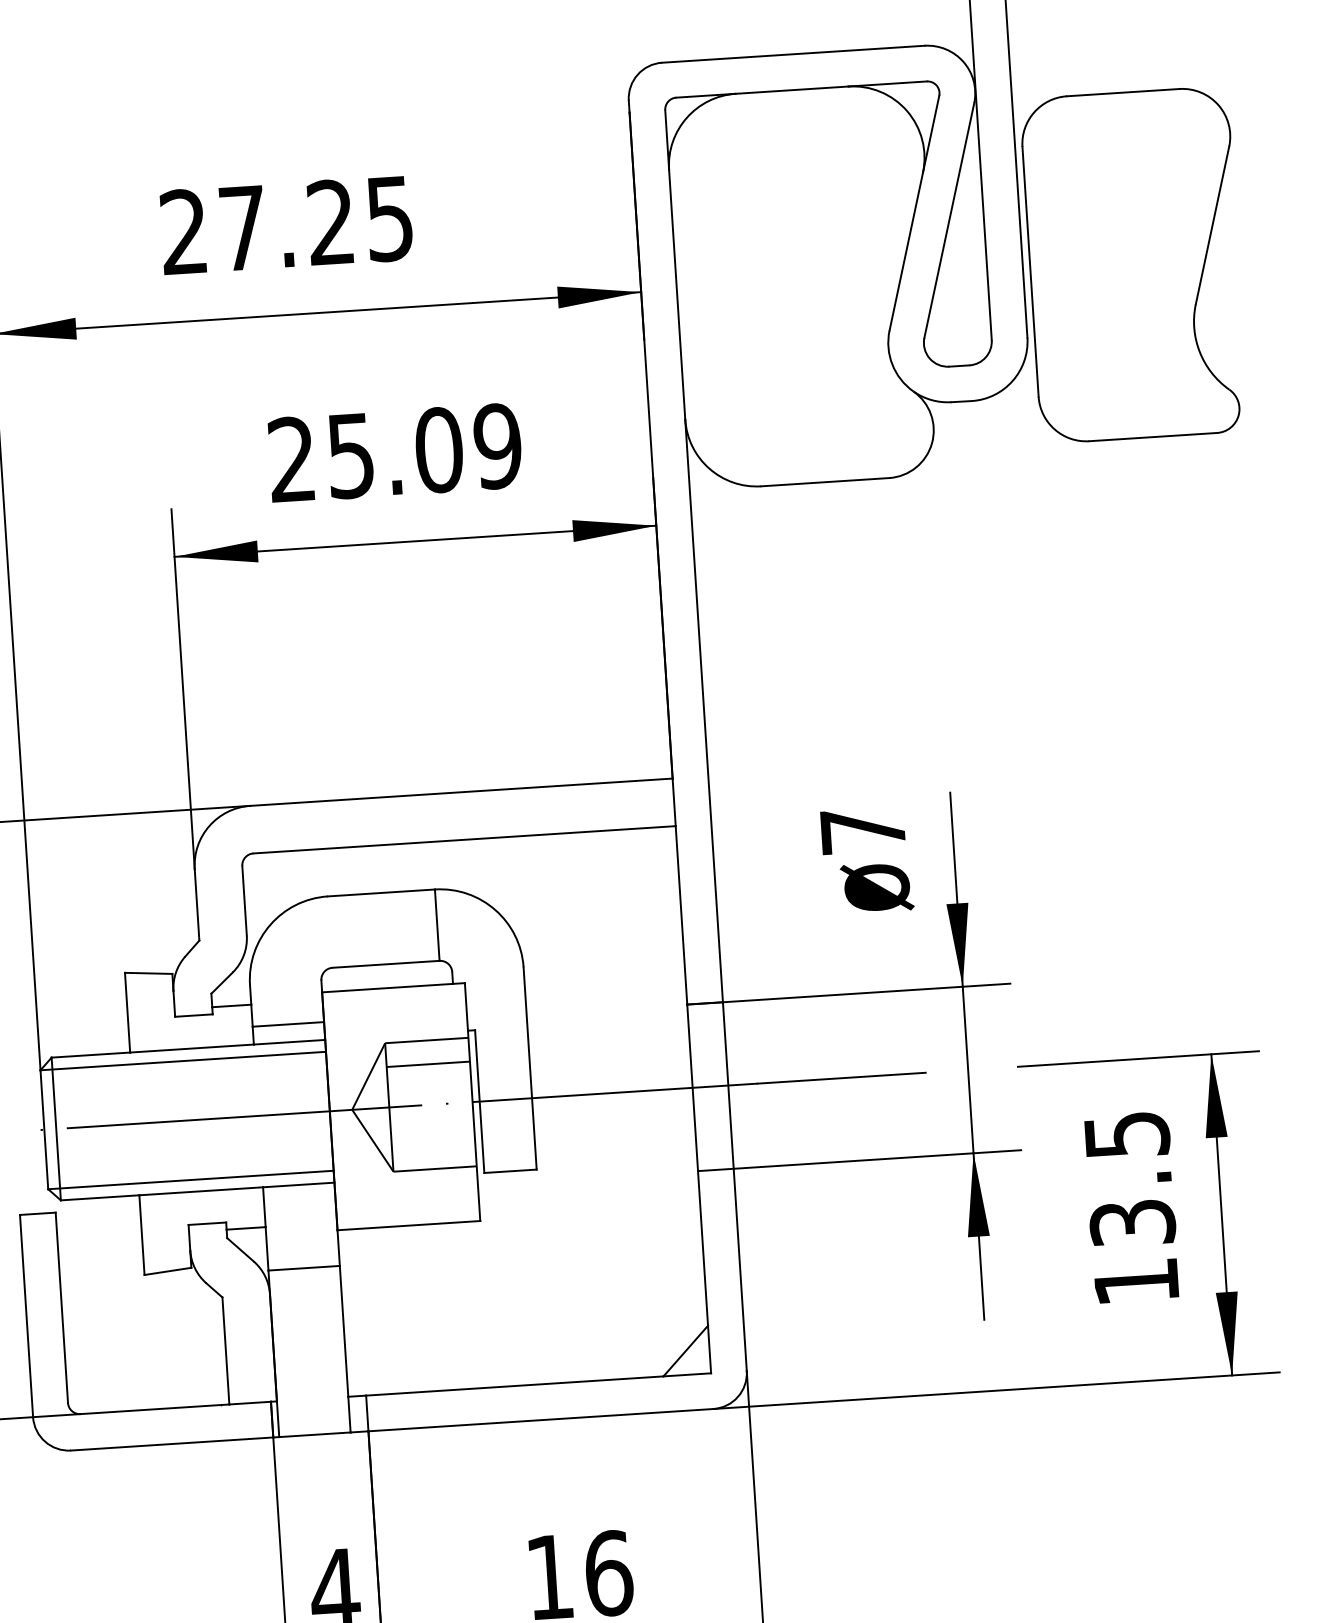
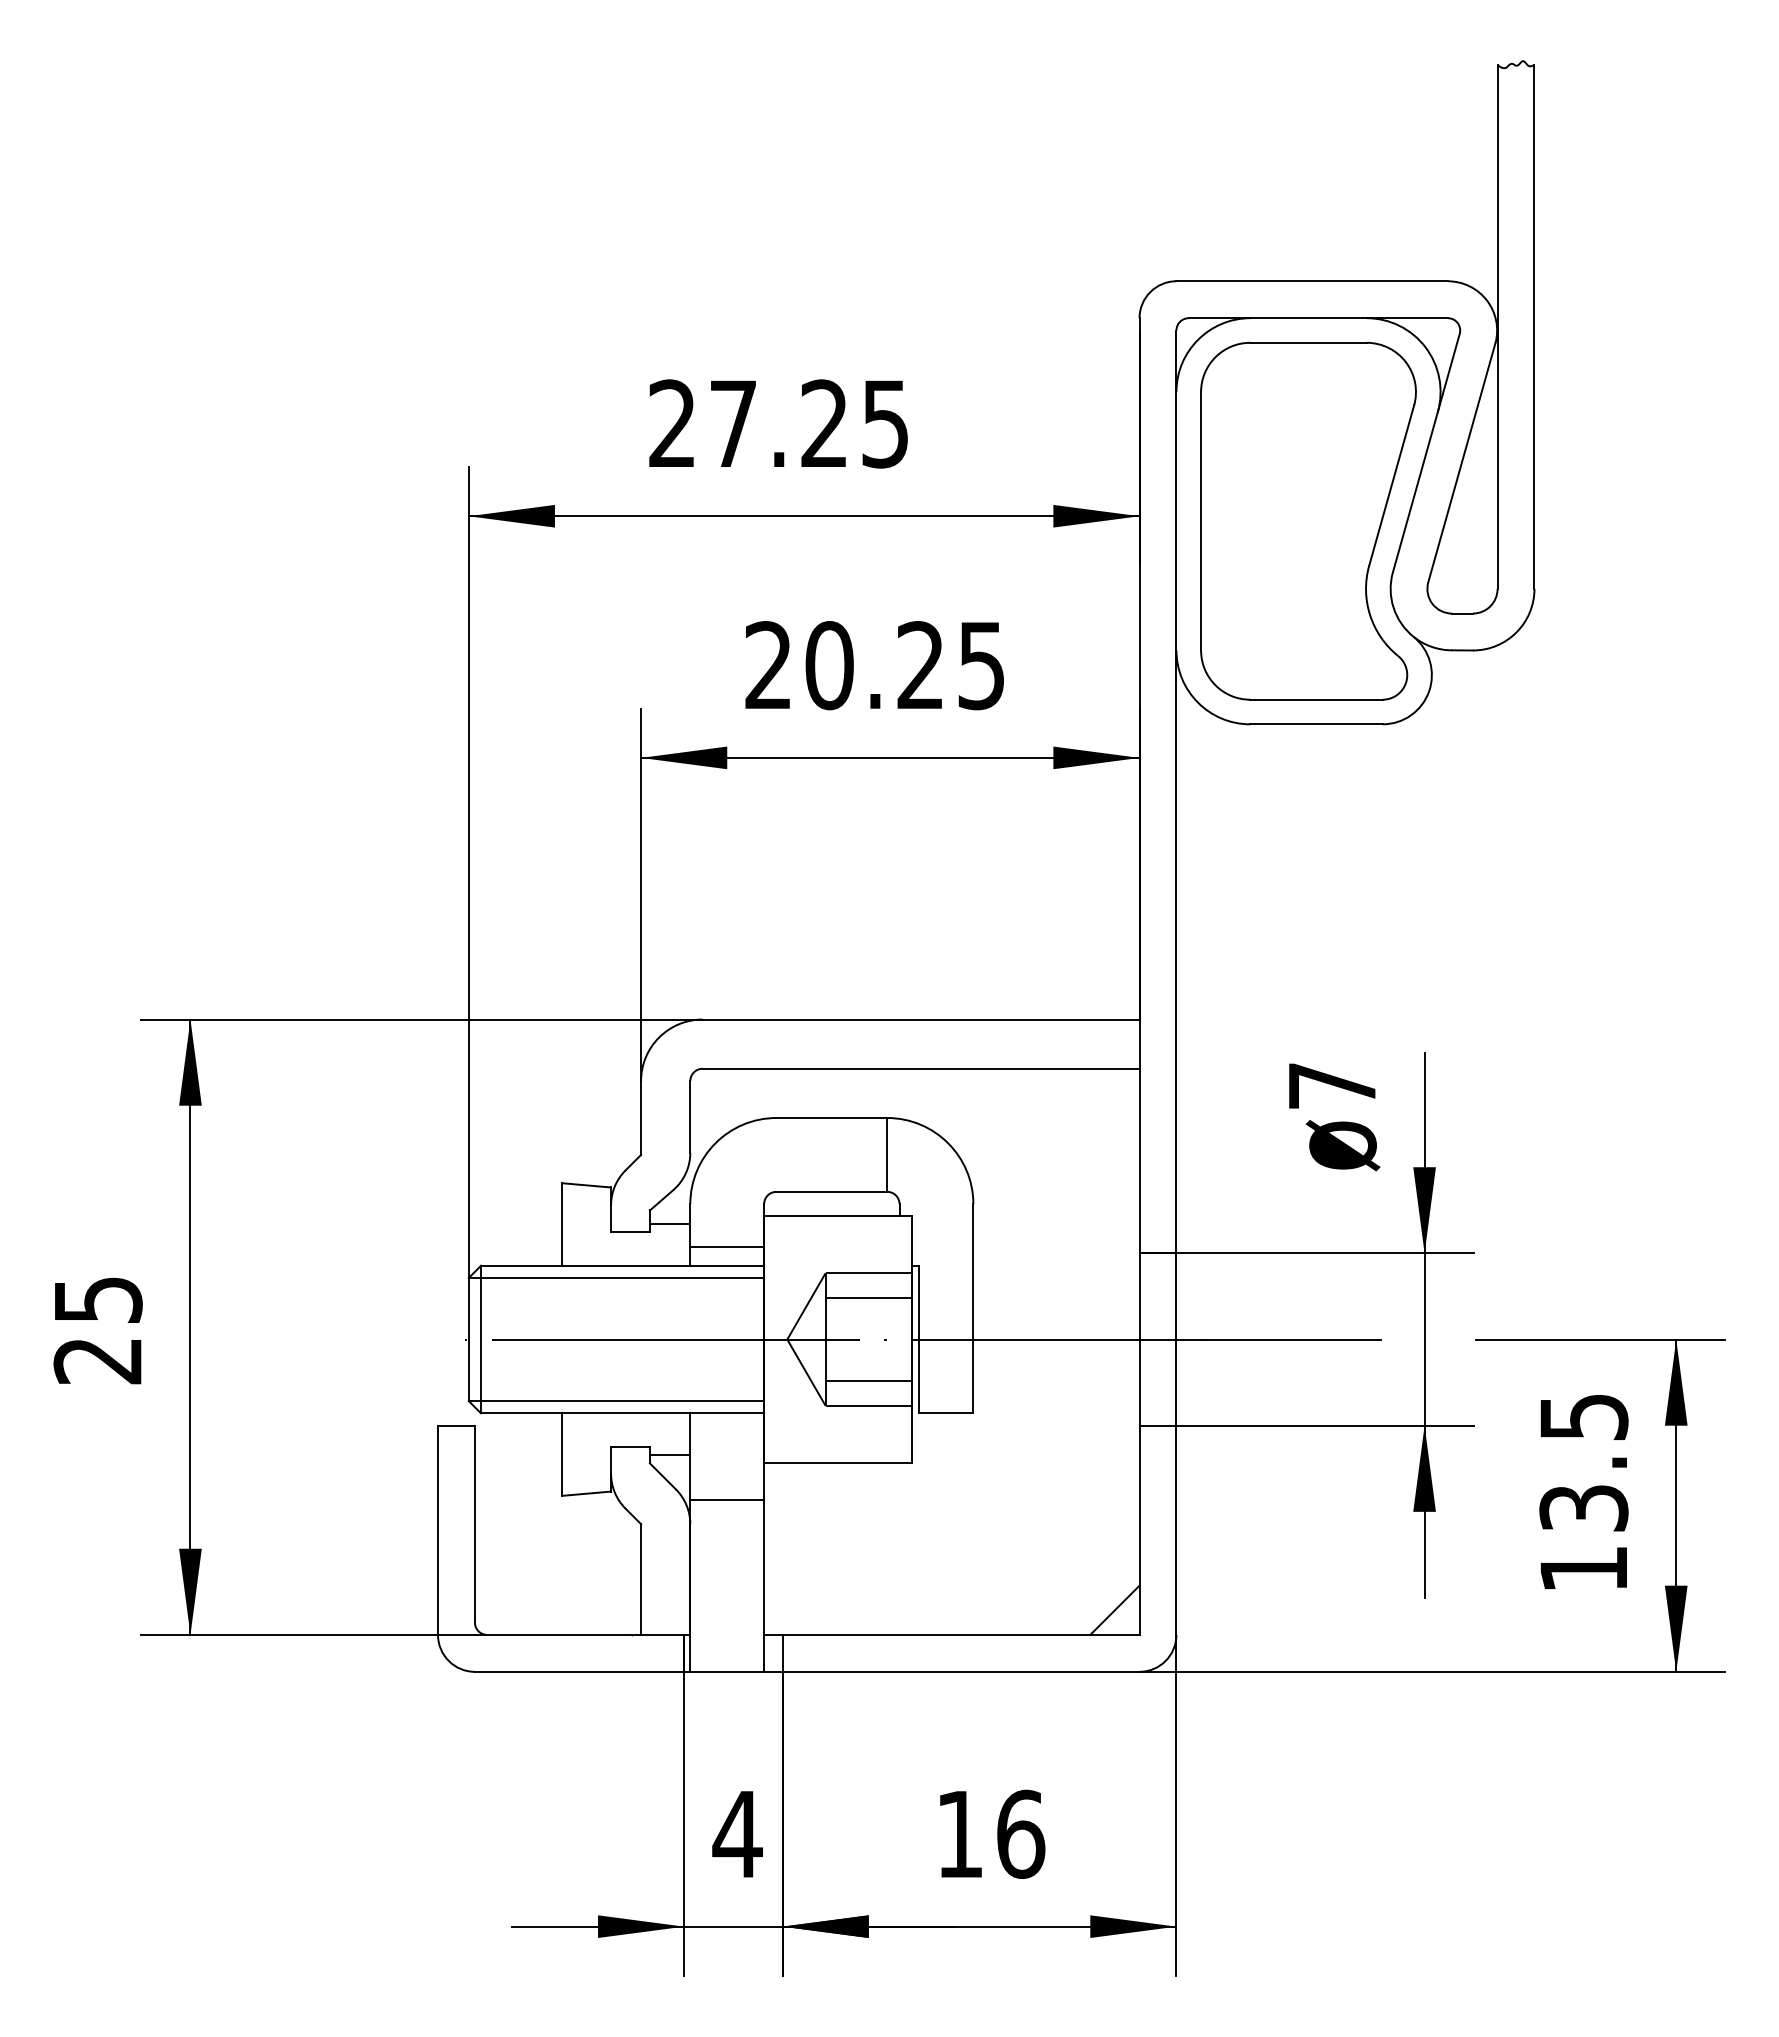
part: (1134, 264) -> (1308, 520), moved
text: (424, 451) -> (905, 665), 25.09 -> 20.25
line: (433, 1145) -> (868, 1381), added

